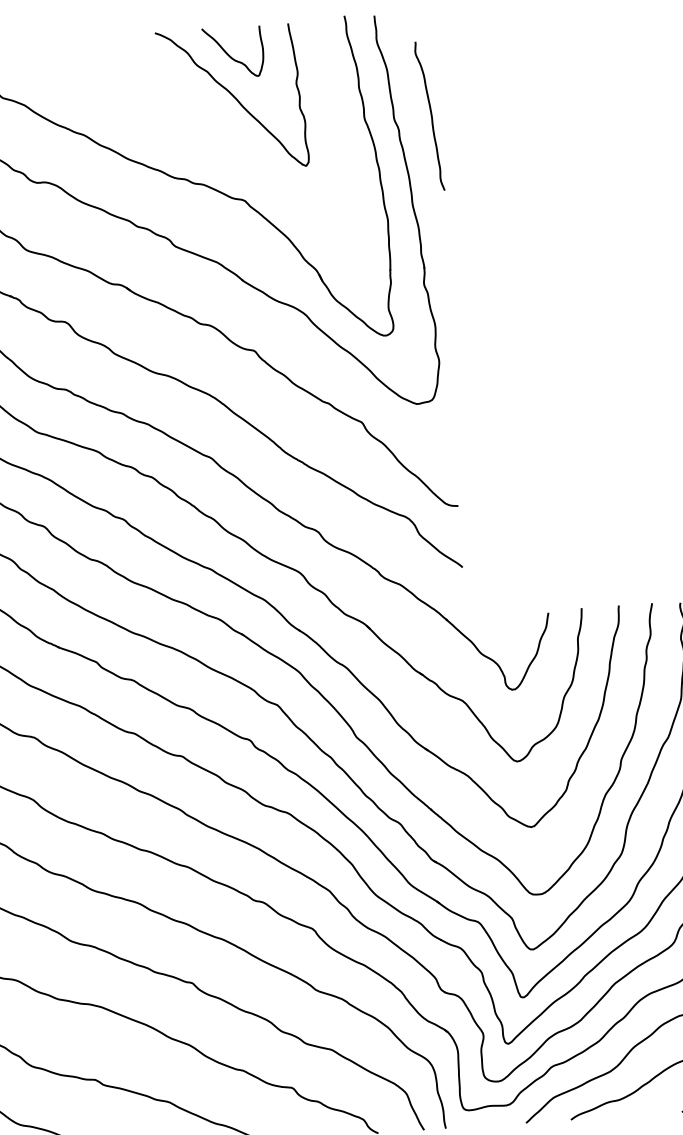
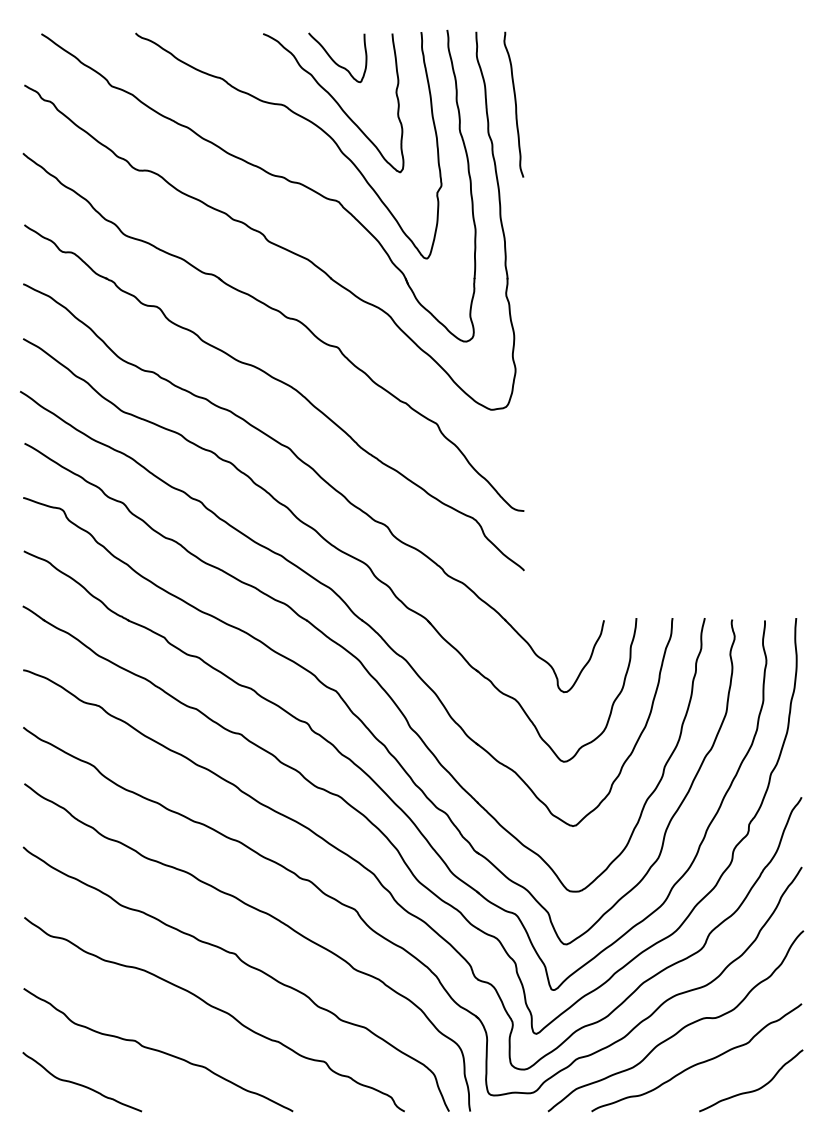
curve: (430, 114) -> (514, 103), moved
curve: (201, 117) -> (302, 118), added

